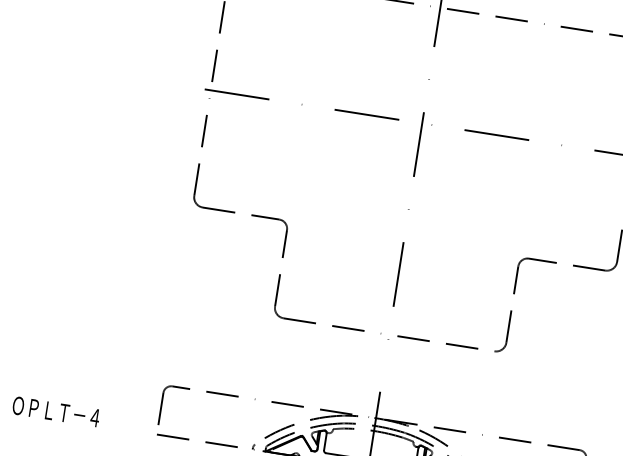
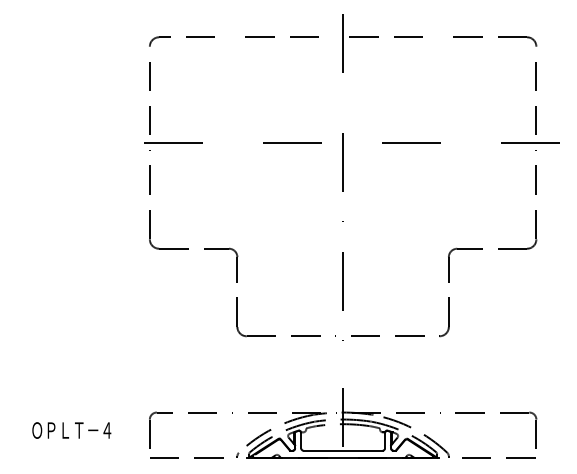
text: (55, 411) -> (71, 430), moved

